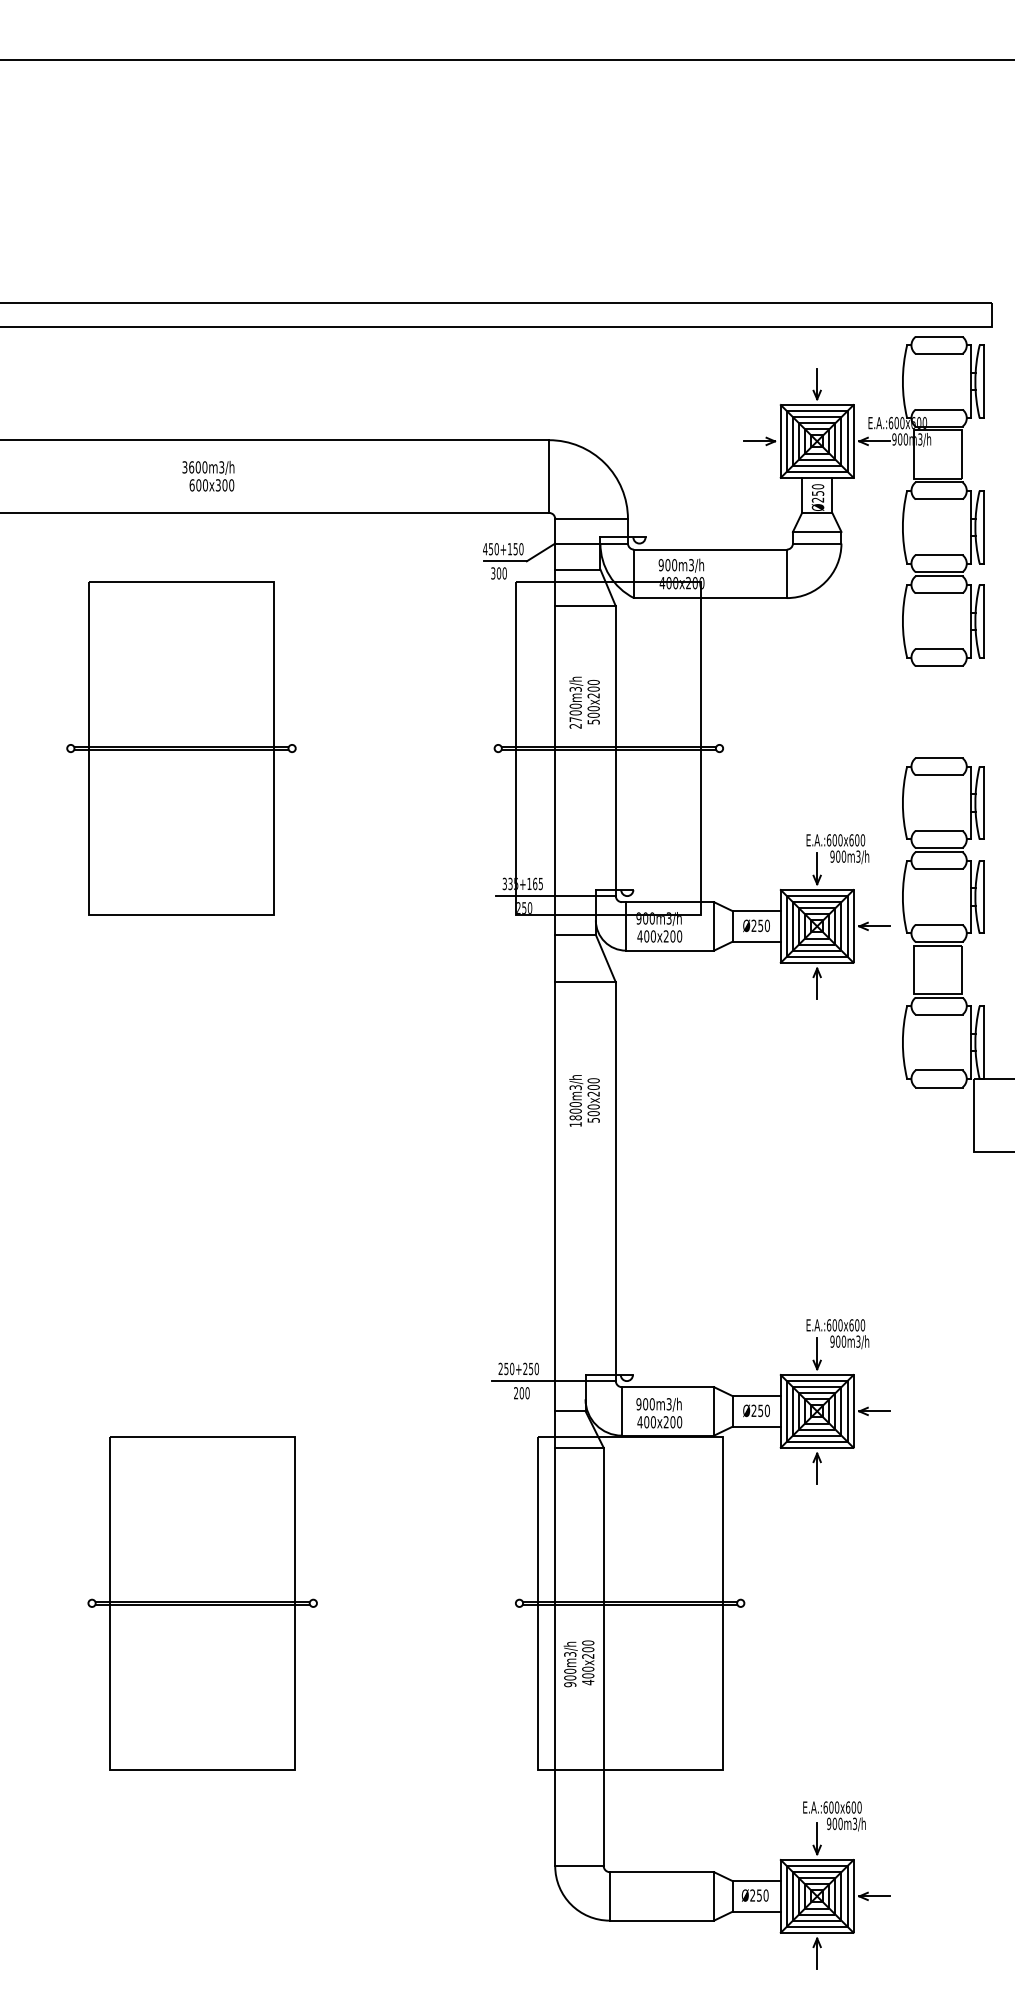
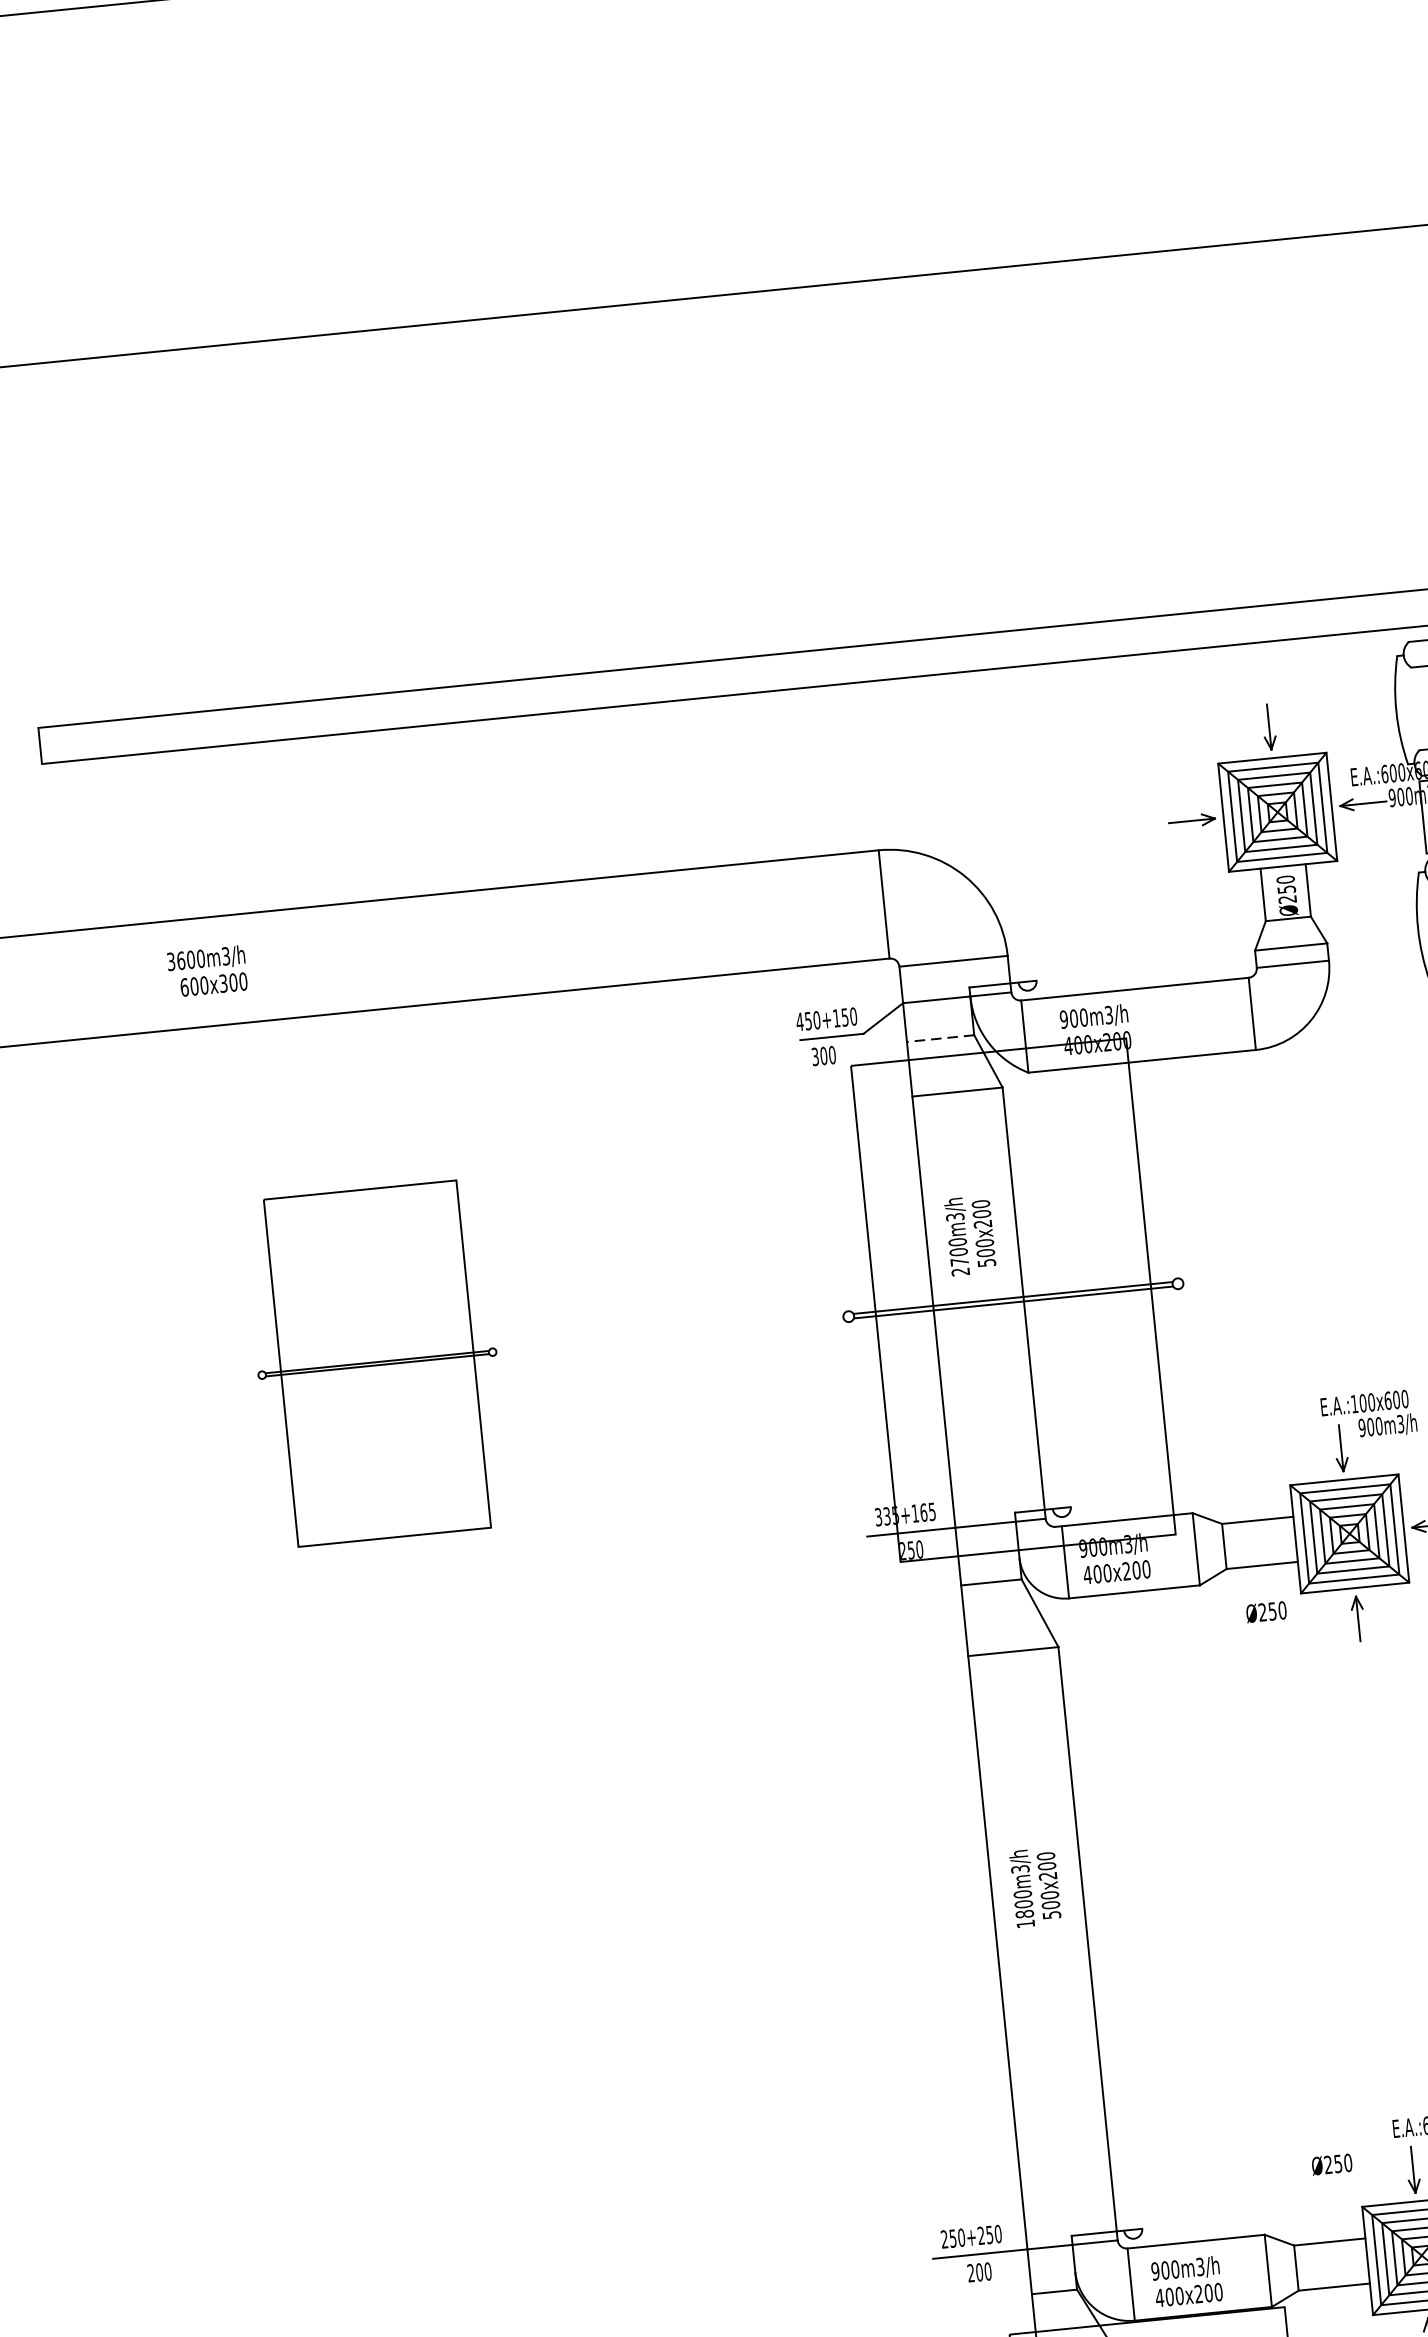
text: (208, 476) -> (207, 971), moved
line: (577, 569) -> (940, 1038), solid -> dashed
part: (181, 748) -> (377, 1363), size x0.7
text: (828, 840) -> (1353, 1404), E.A.:600x600 -> E.A.:100x600
text: (756, 925) -> (1266, 1611), moved
text: (584, 1100) -> (1035, 1887), moved
text: (756, 1410) -> (1331, 2164), moved

